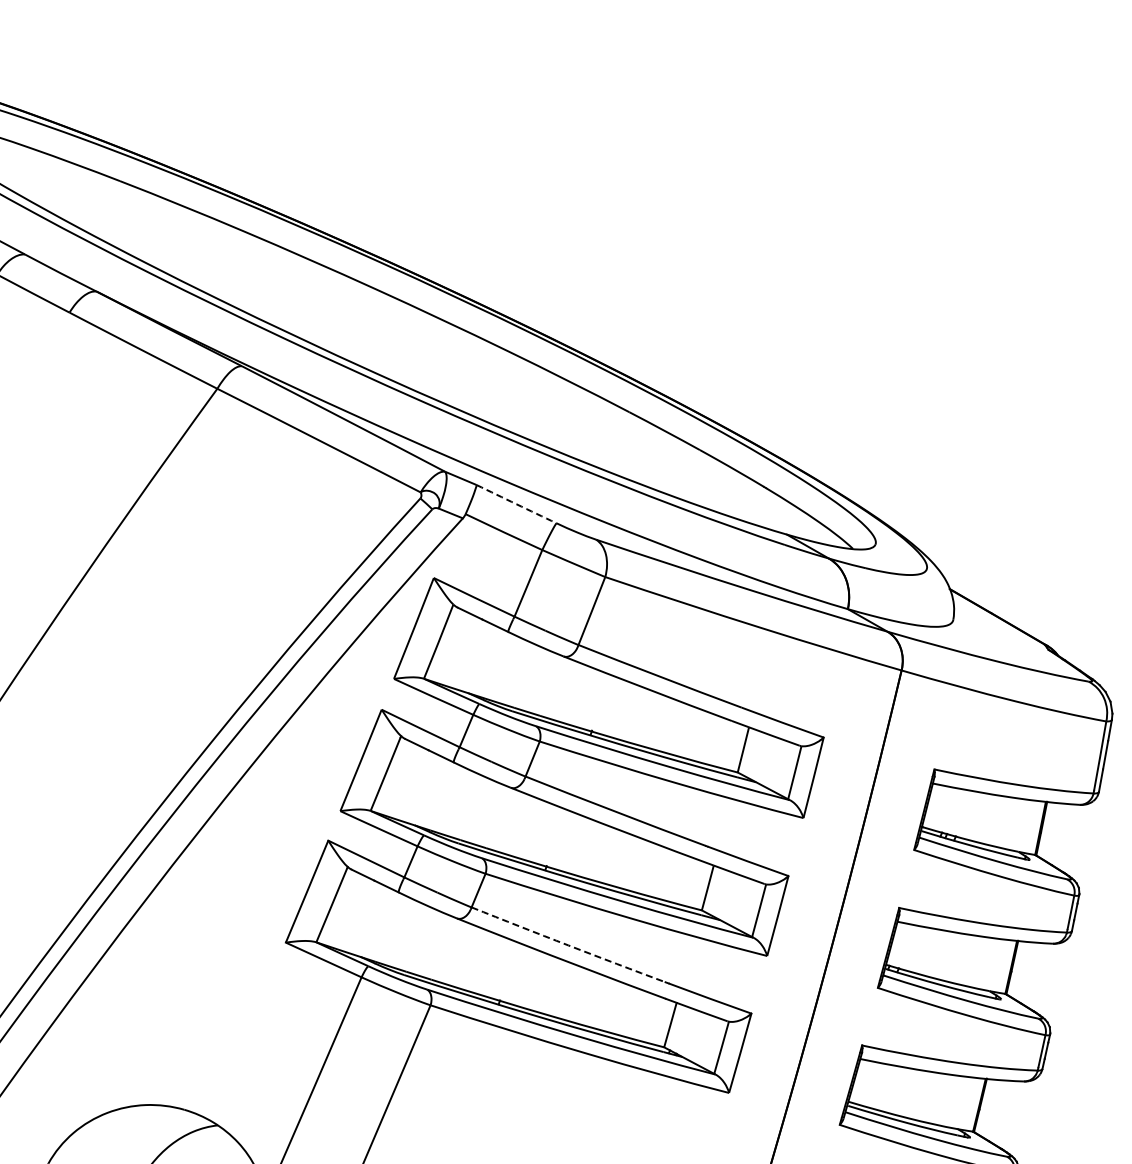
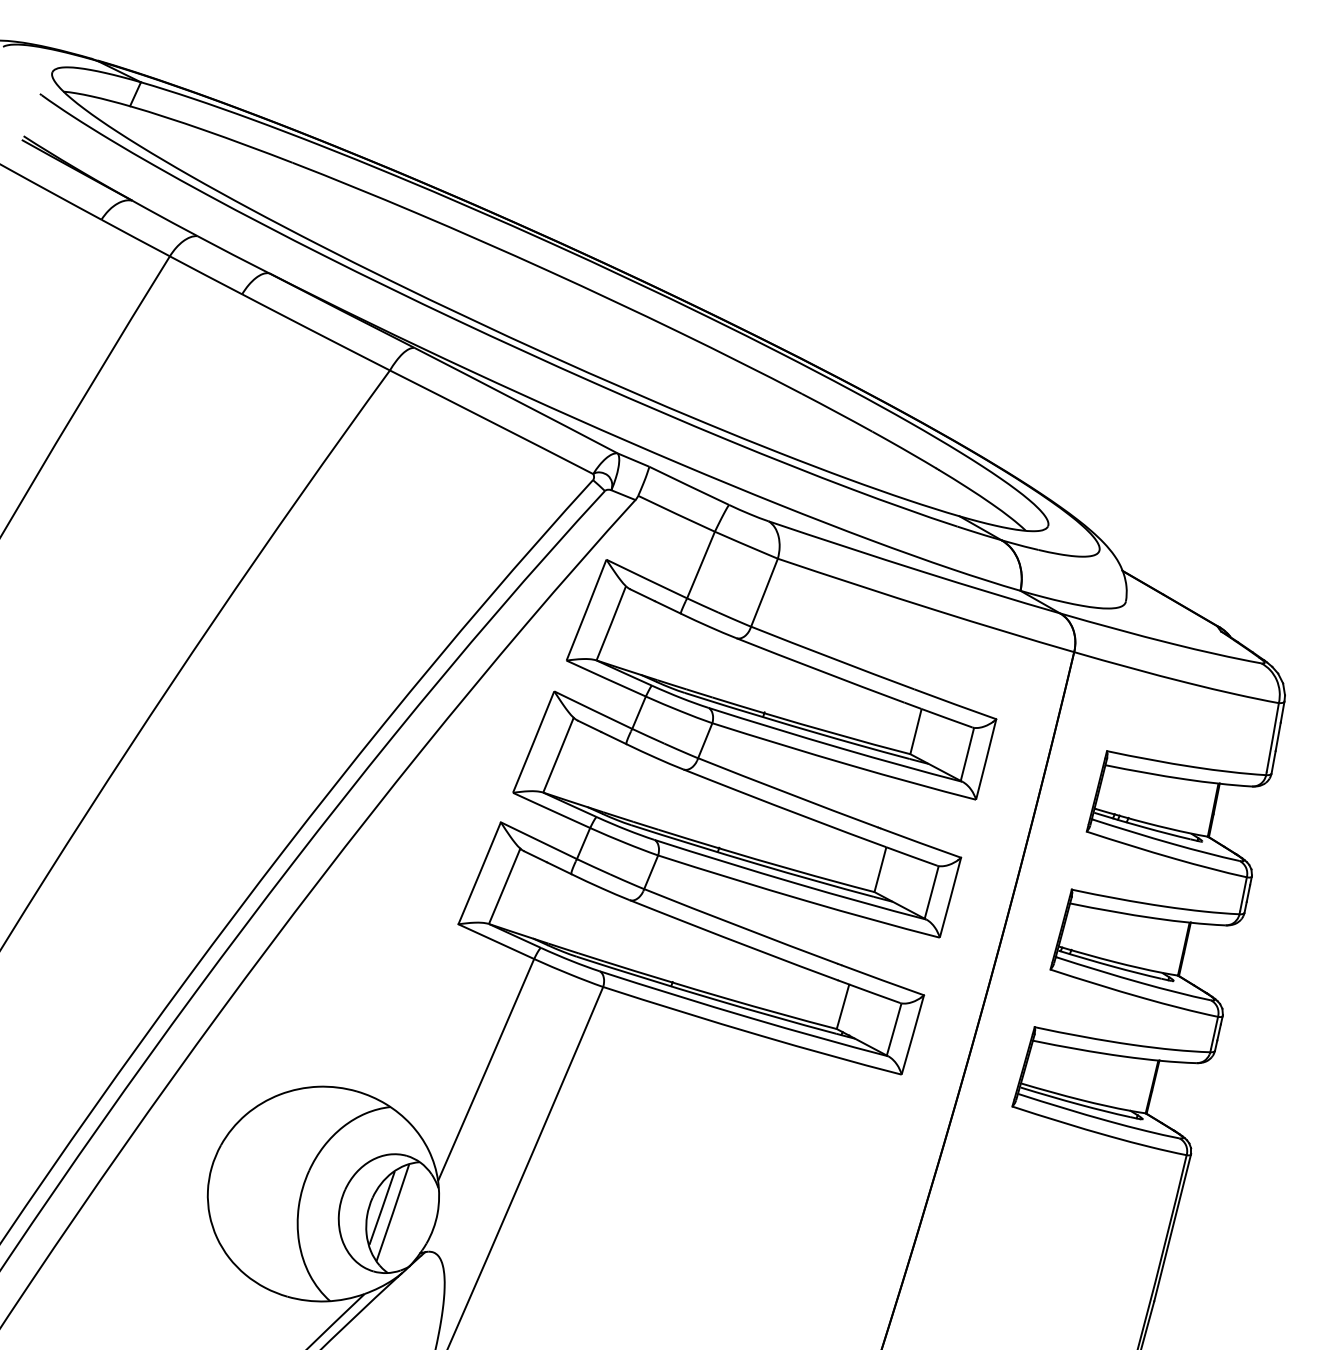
arc: (516, 503) -> (689, 485), dashed -> solid
arc: (567, 945) -> (740, 927), dashed -> solid

